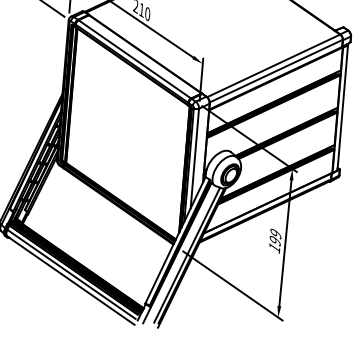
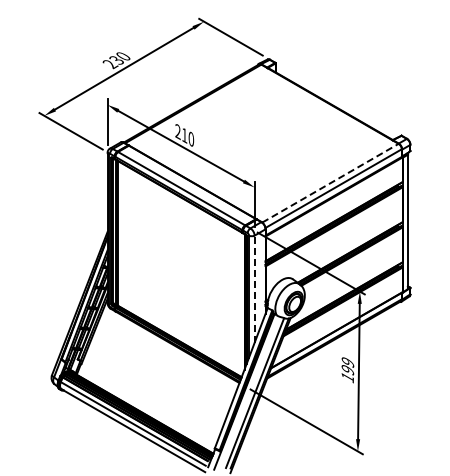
line: (273, 66) -> (330, 183), solid -> dashed
line: (194, 158) -> (254, 289), solid -> dashed

